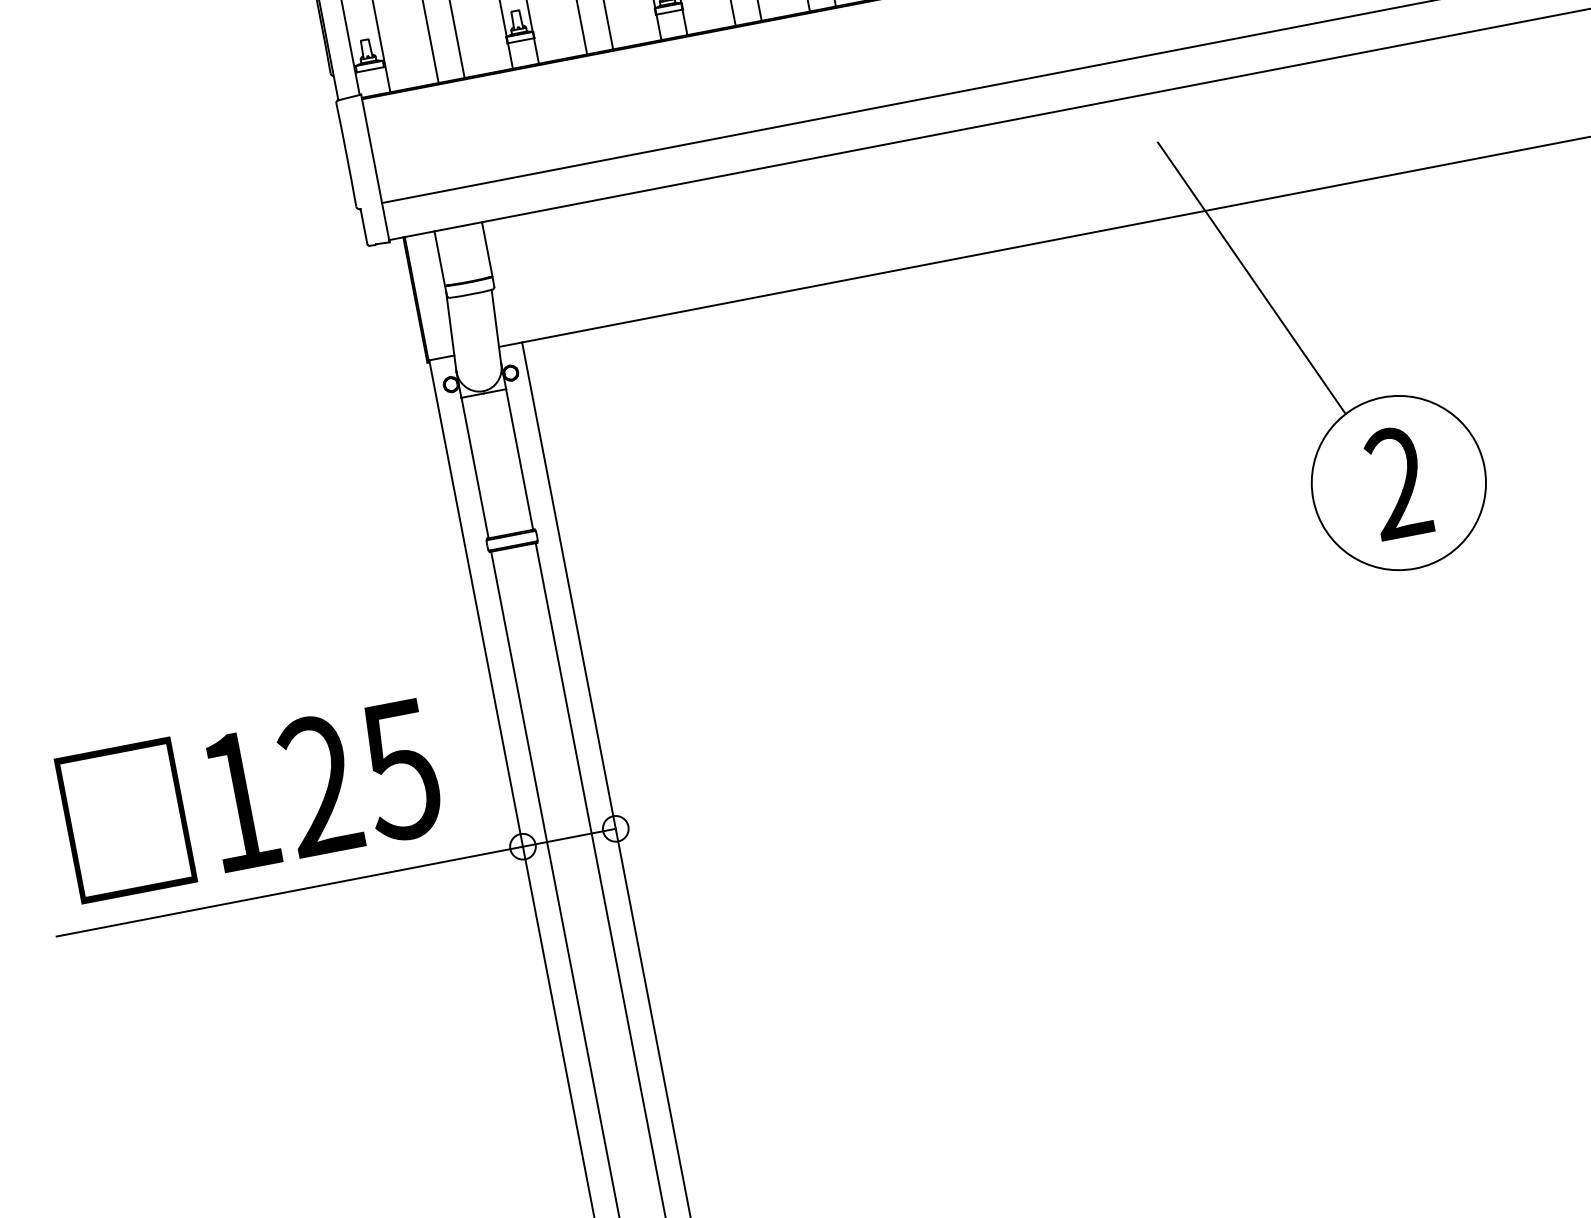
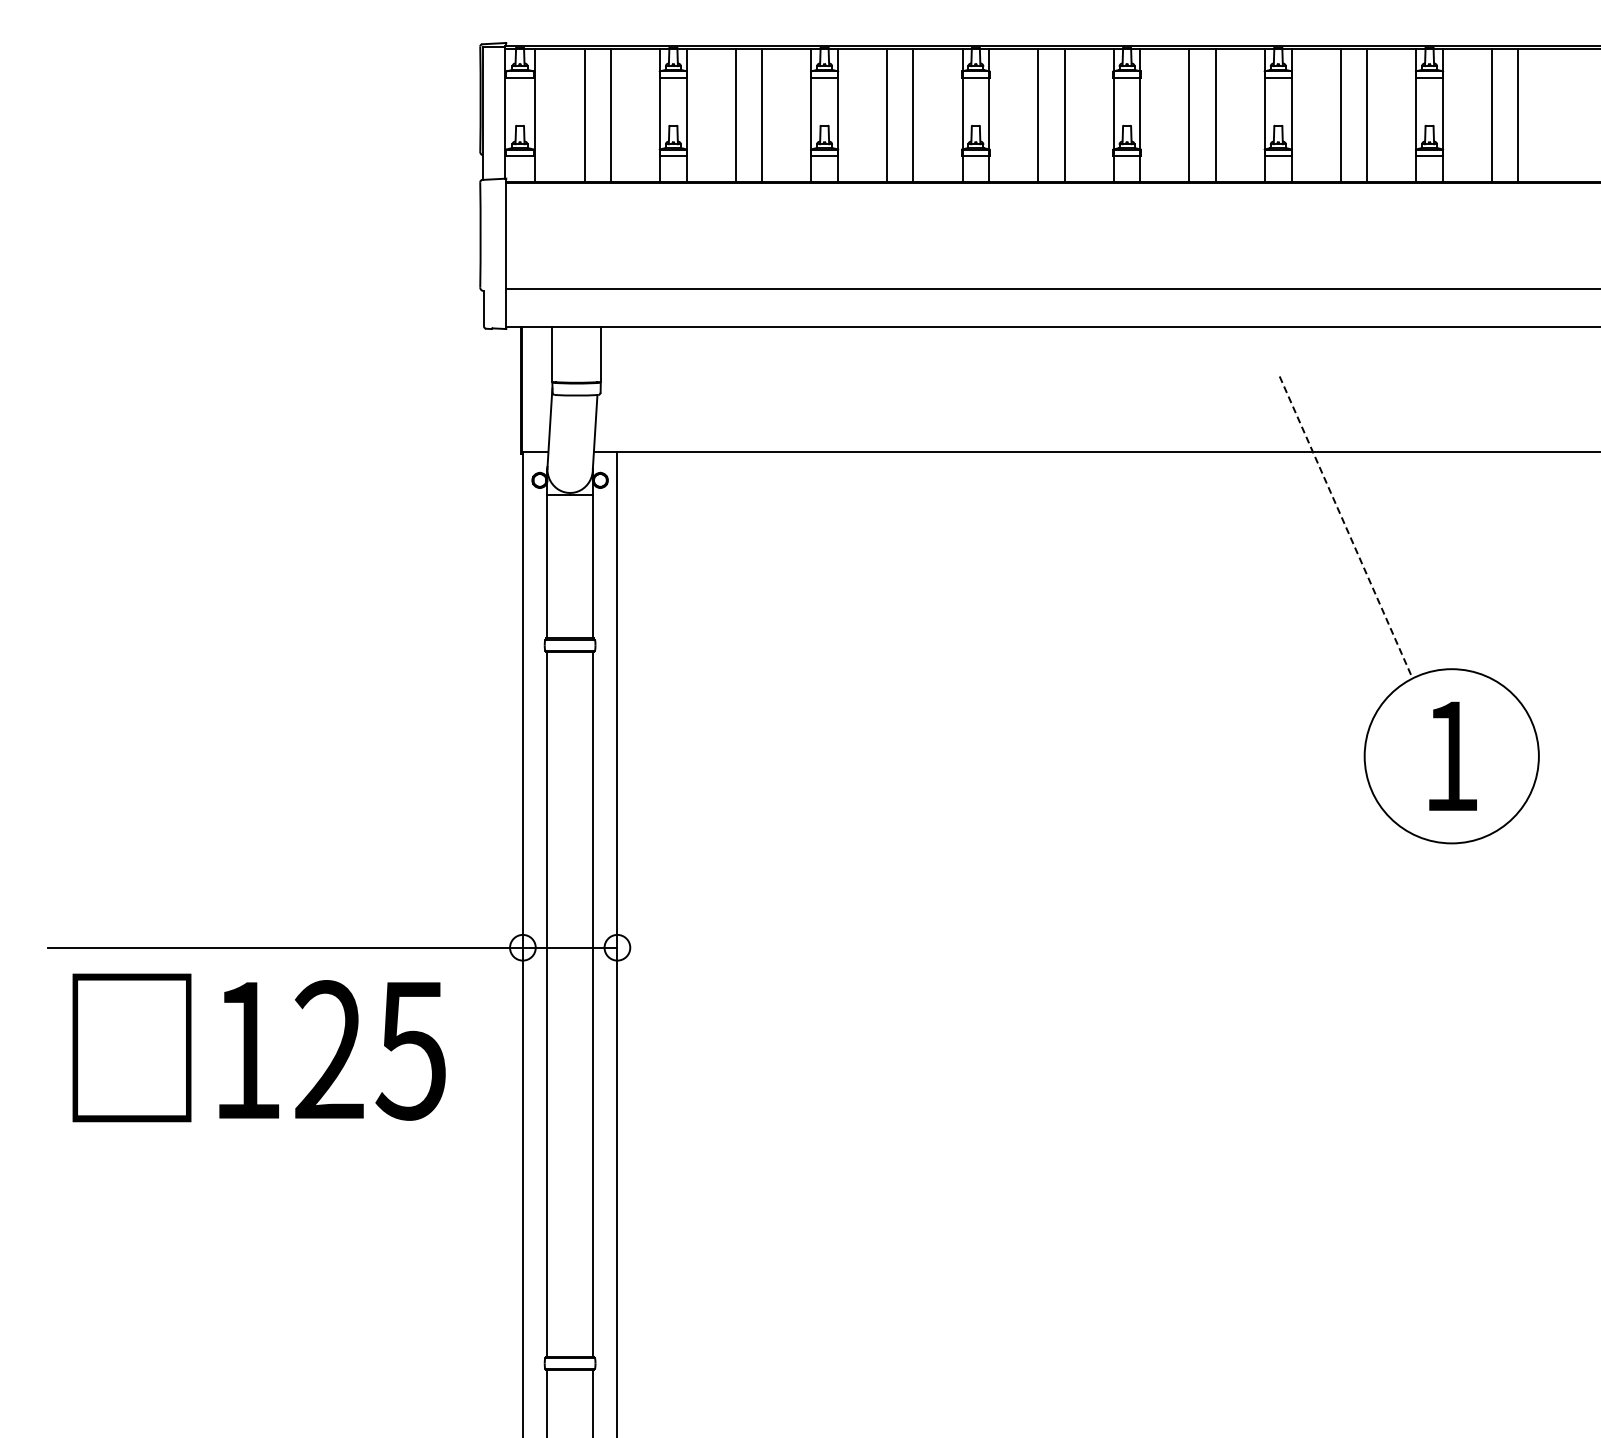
line: (1252, 278) -> (1346, 527), solid -> dashed
text: (1397, 482) -> (1450, 755), 2 -> 1
text: (250, 796) -> (258, 1047), moved

